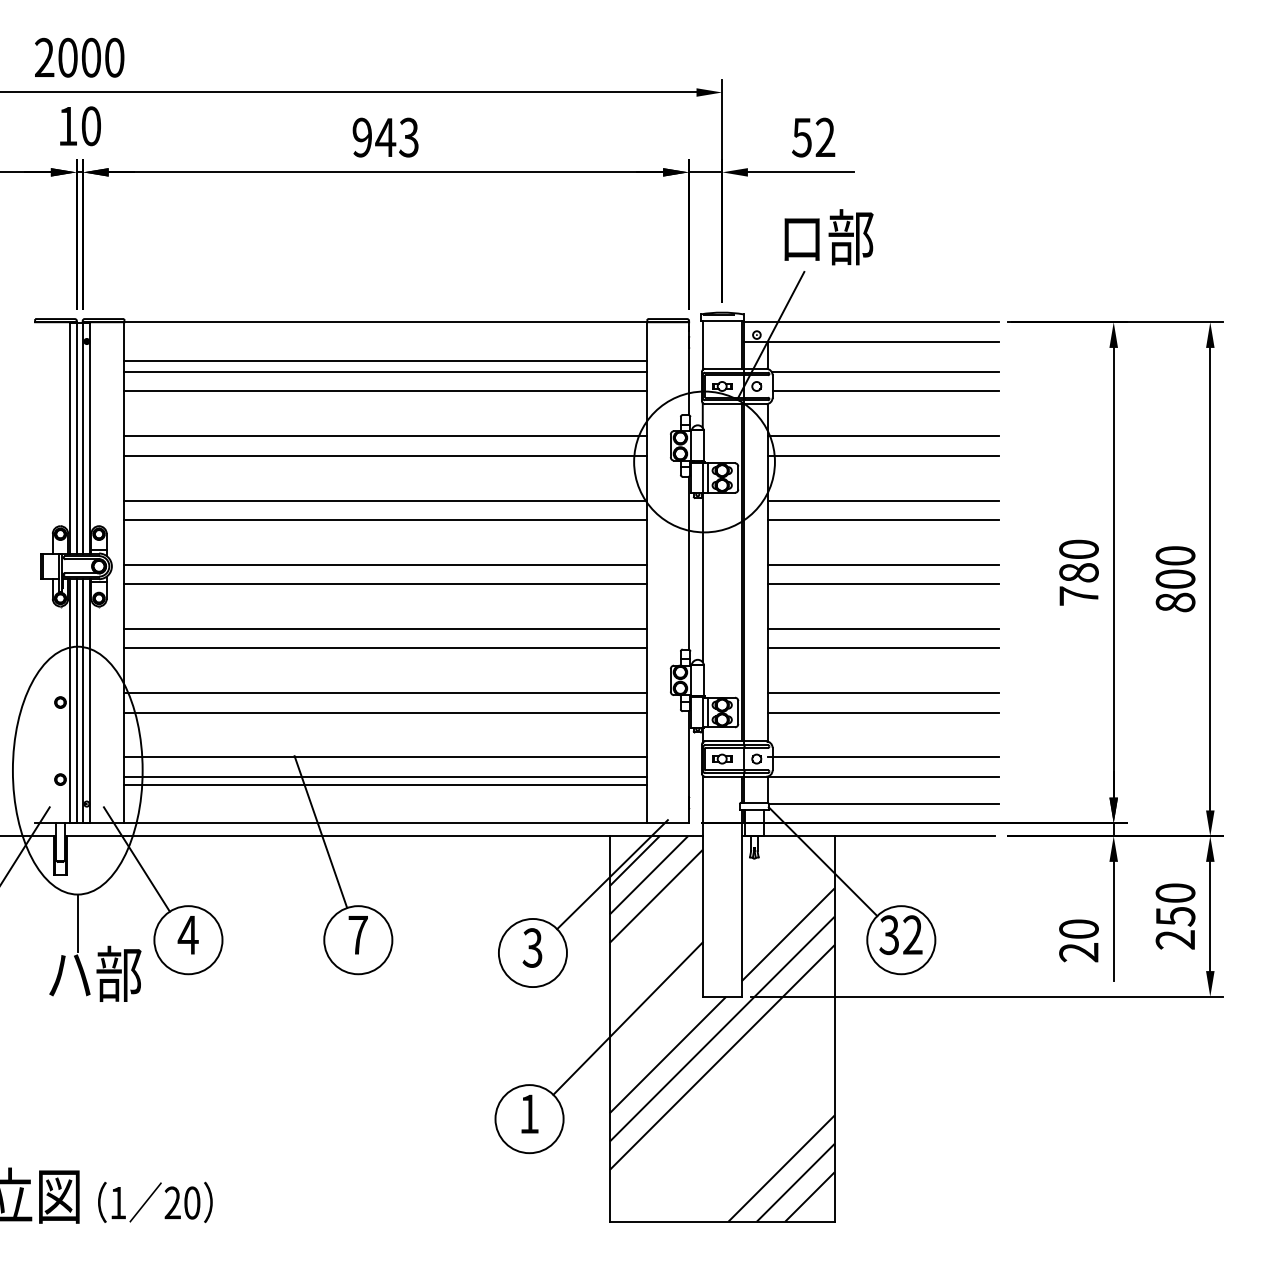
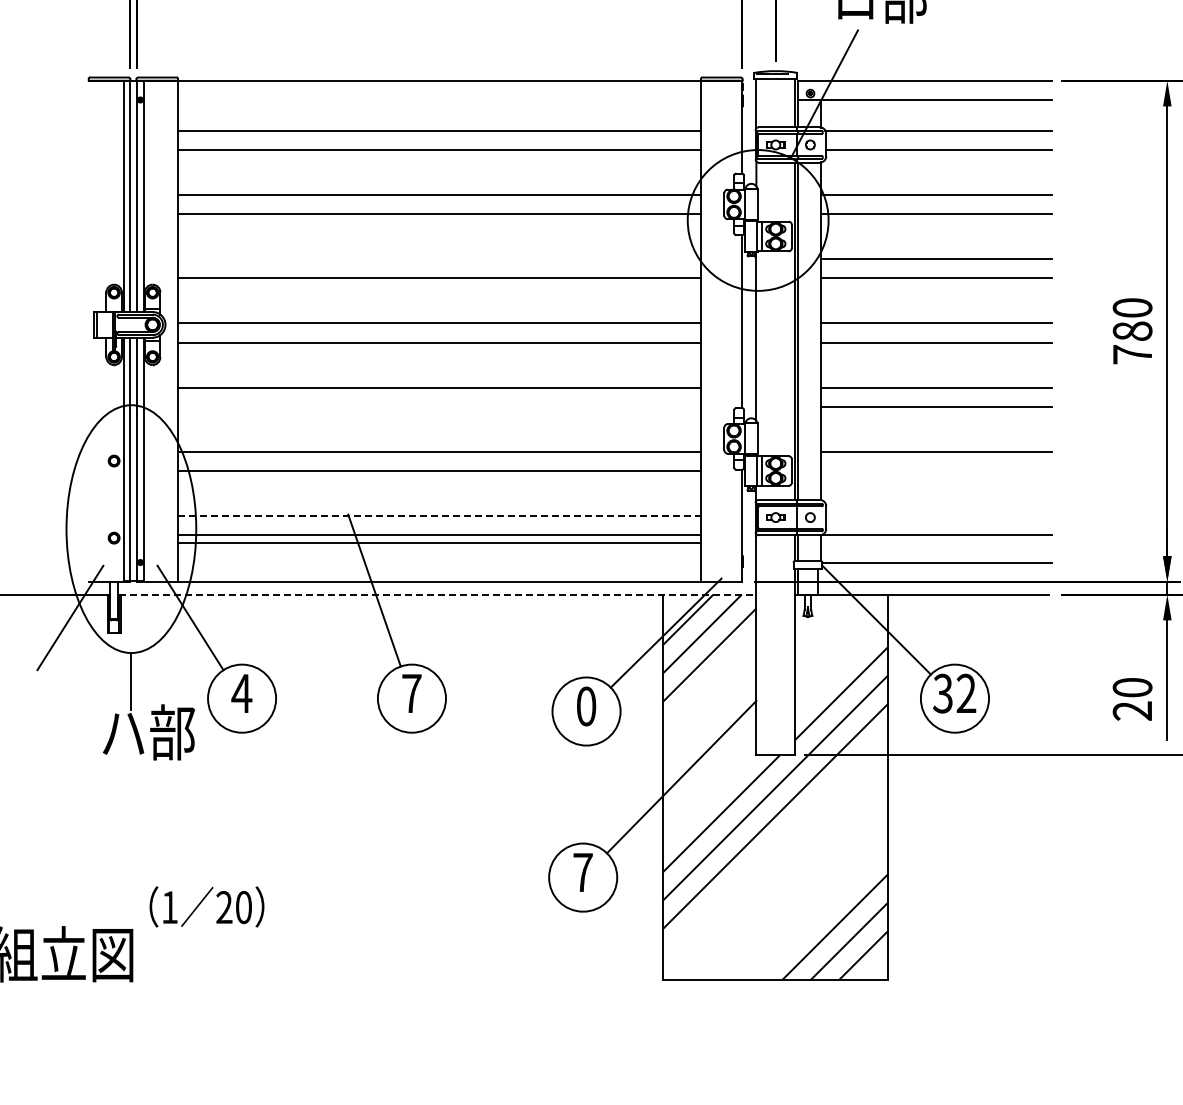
line: (385, 360) -> (439, 118), removed
line: (385, 500) -> (439, 258), removed
line: (385, 648) -> (439, 406), removed
line: (882, 712) -> (936, 470), removed
line: (386, 757) -> (440, 515), solid -> dashed
line: (882, 757) -> (936, 515), removed
line: (384, 836) -> (438, 594), solid -> dashed
text: (532, 947) -> (586, 705), 3 -> 0
text: (529, 1113) -> (583, 871), 1 -> 7
text: (155, 1201) -> (207, 905), moved

